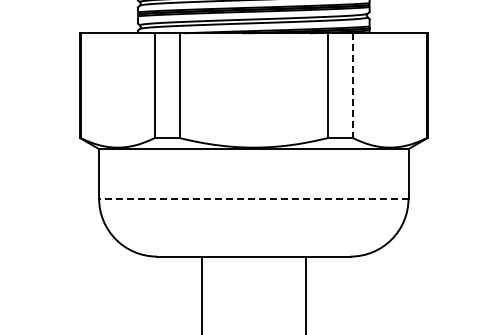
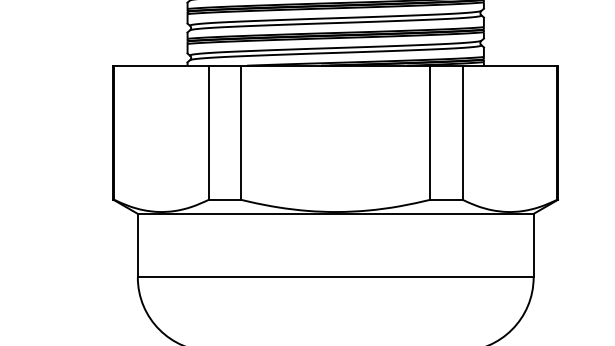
line: (352, 86) -> (461, 133), dashed -> solid
line: (253, 198) -> (335, 277), dashed -> solid

